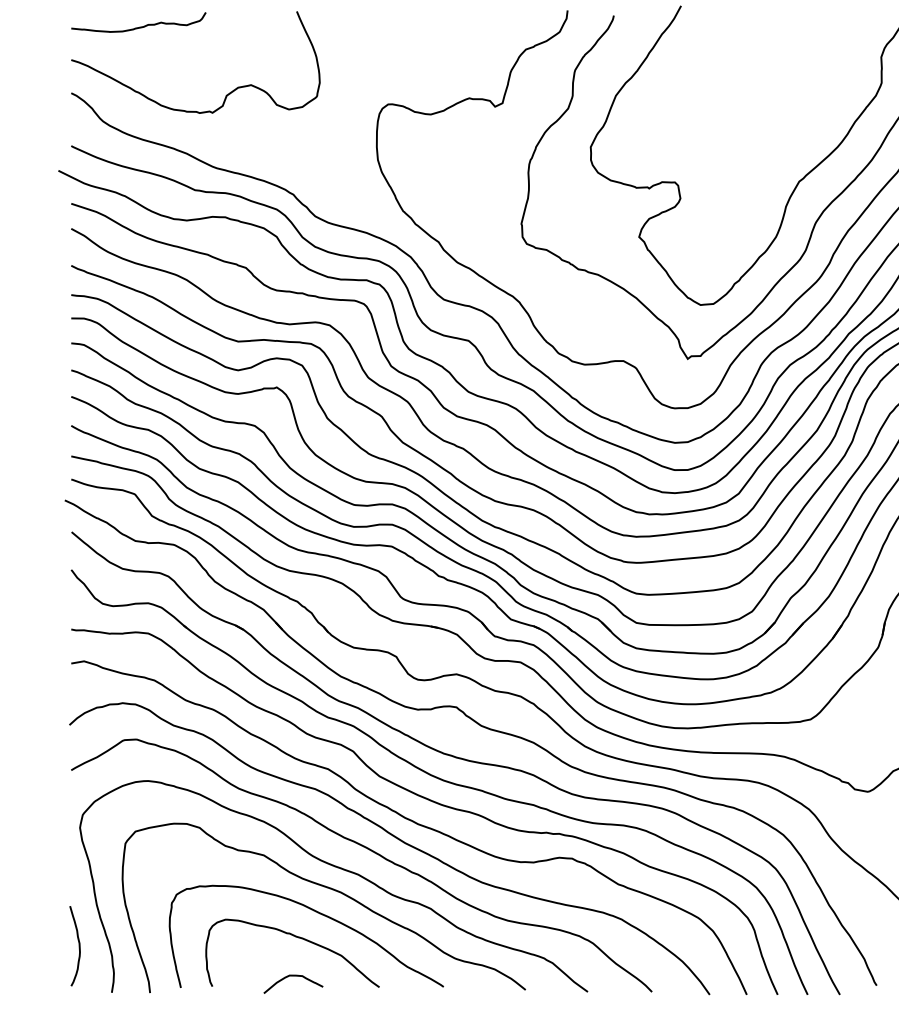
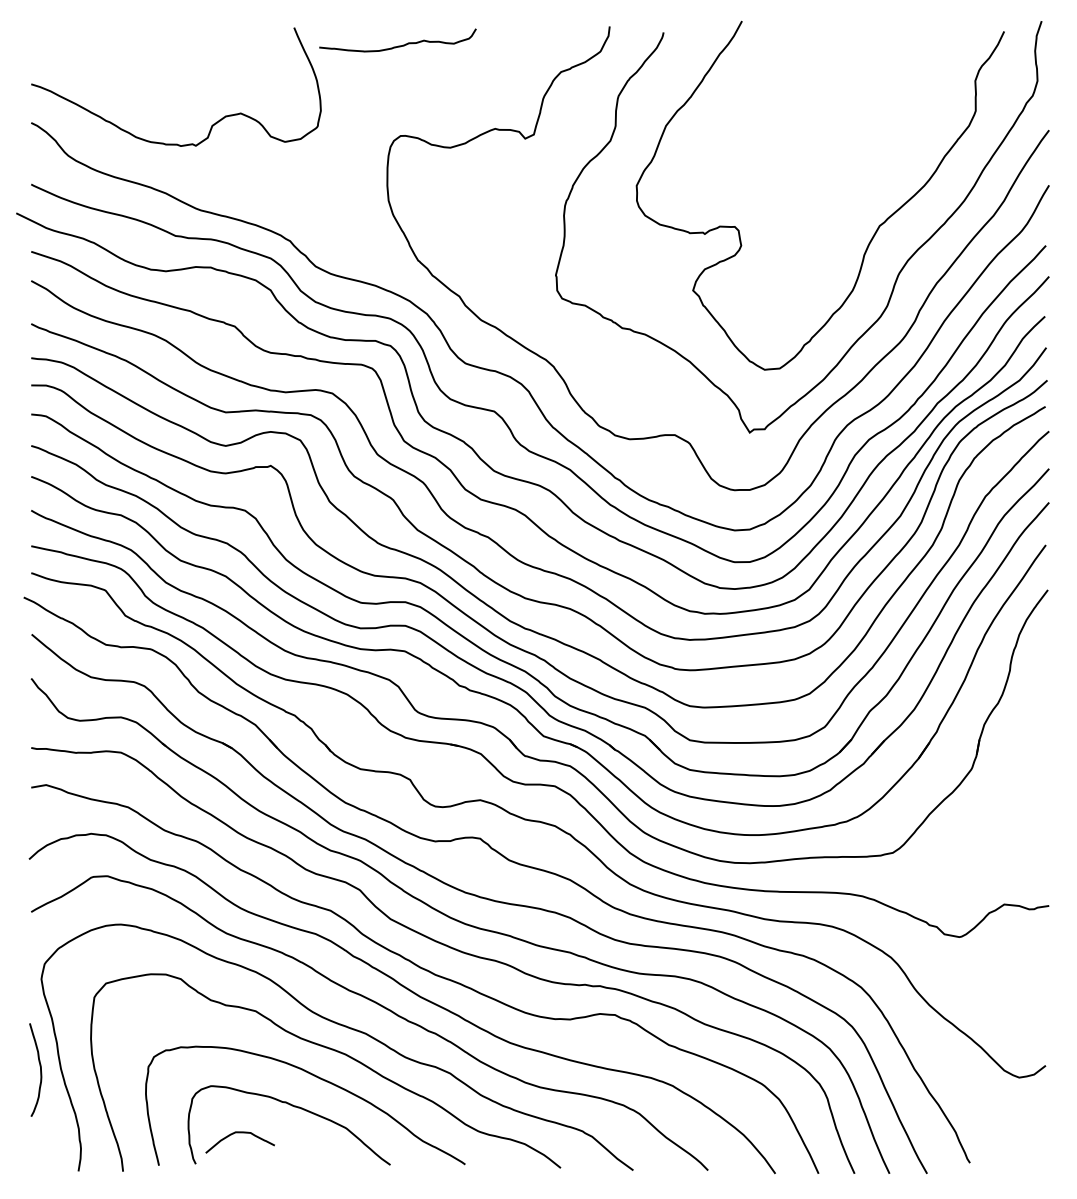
curve: (139, 26) -> (398, 45), moved
curve: (78, 943) -> (39, 1066), moved
curve: (292, 976) -> (239, 1133), moved

